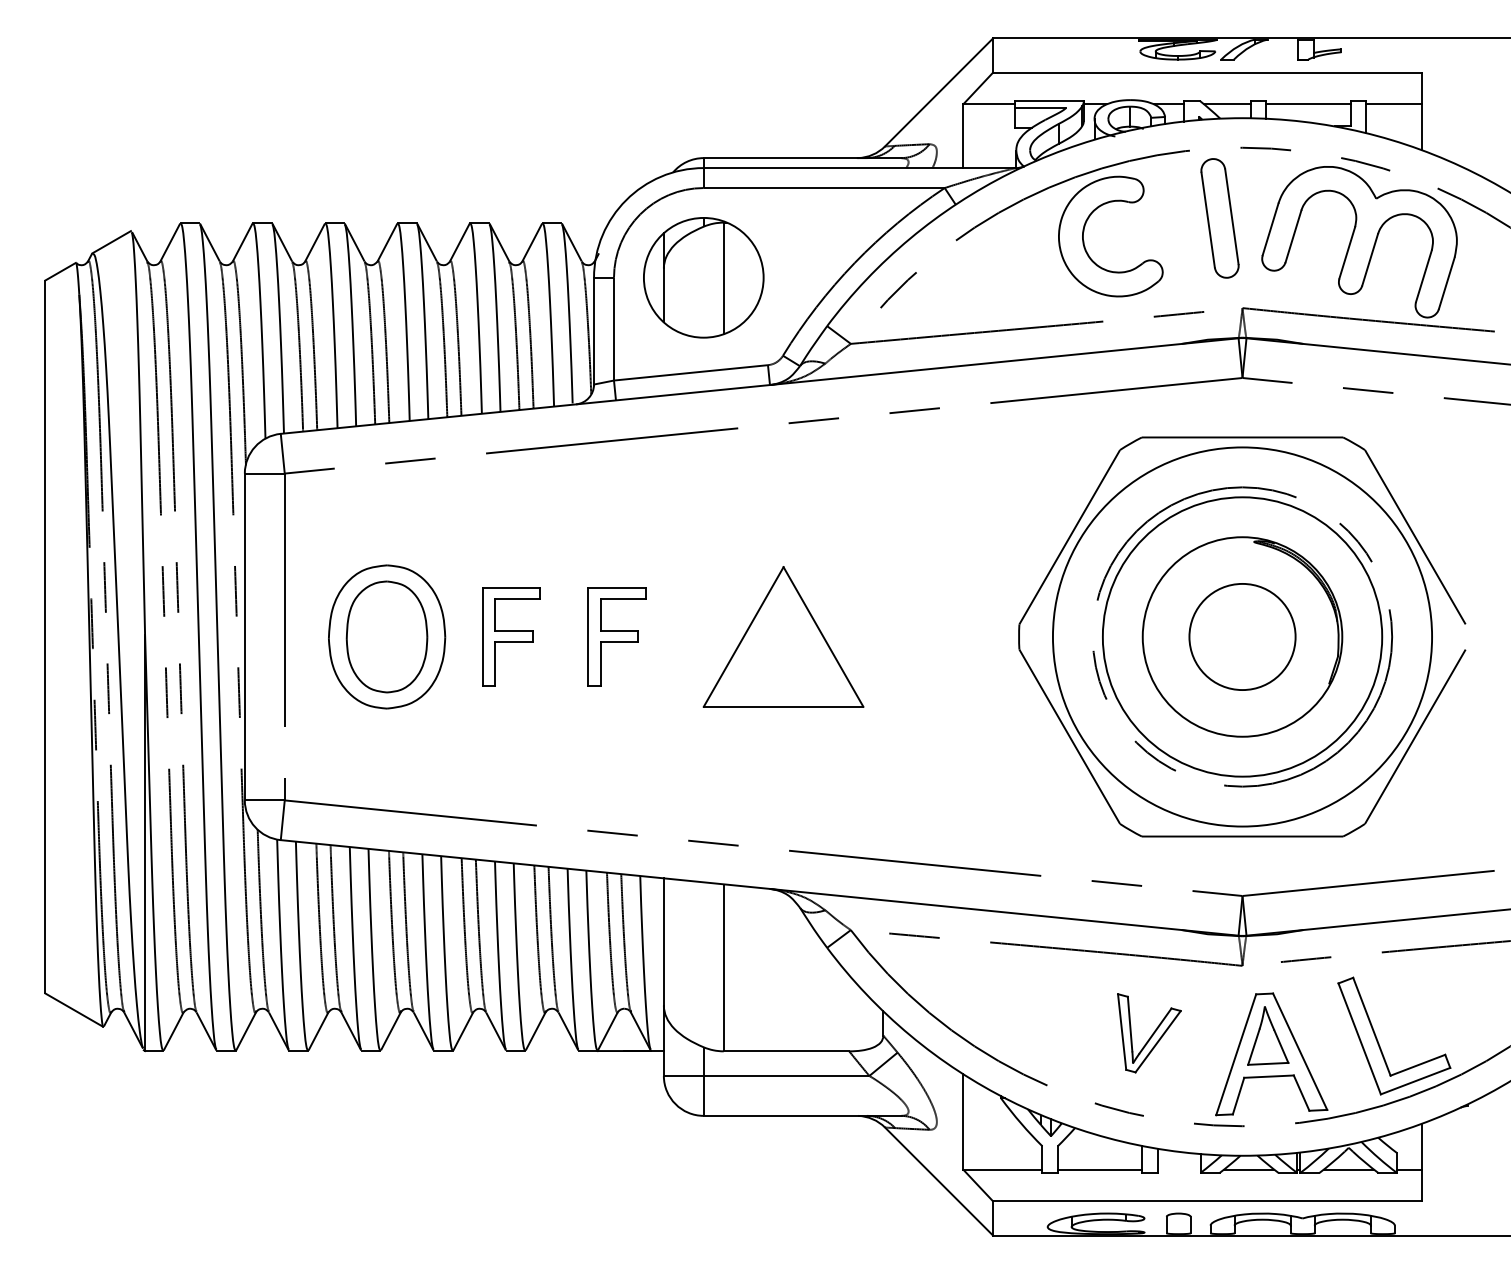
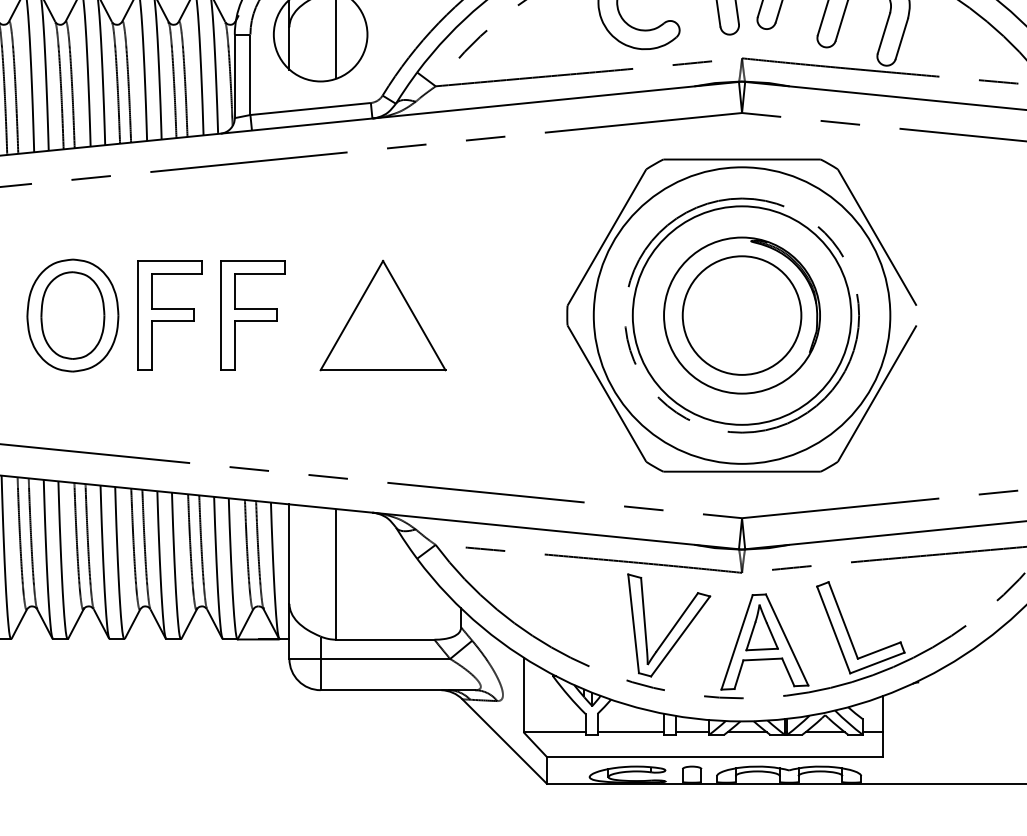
part: (511, 636) -> (170, 315), size x1.43
part: (616, 636) -> (252, 315), size x1.43
circle: (1242, 636) -> (742, 315), size x1.43
part: (1149, 1033) -> (669, 625), size x1.67
line: (1178, 1169) -> (691, 732), added

